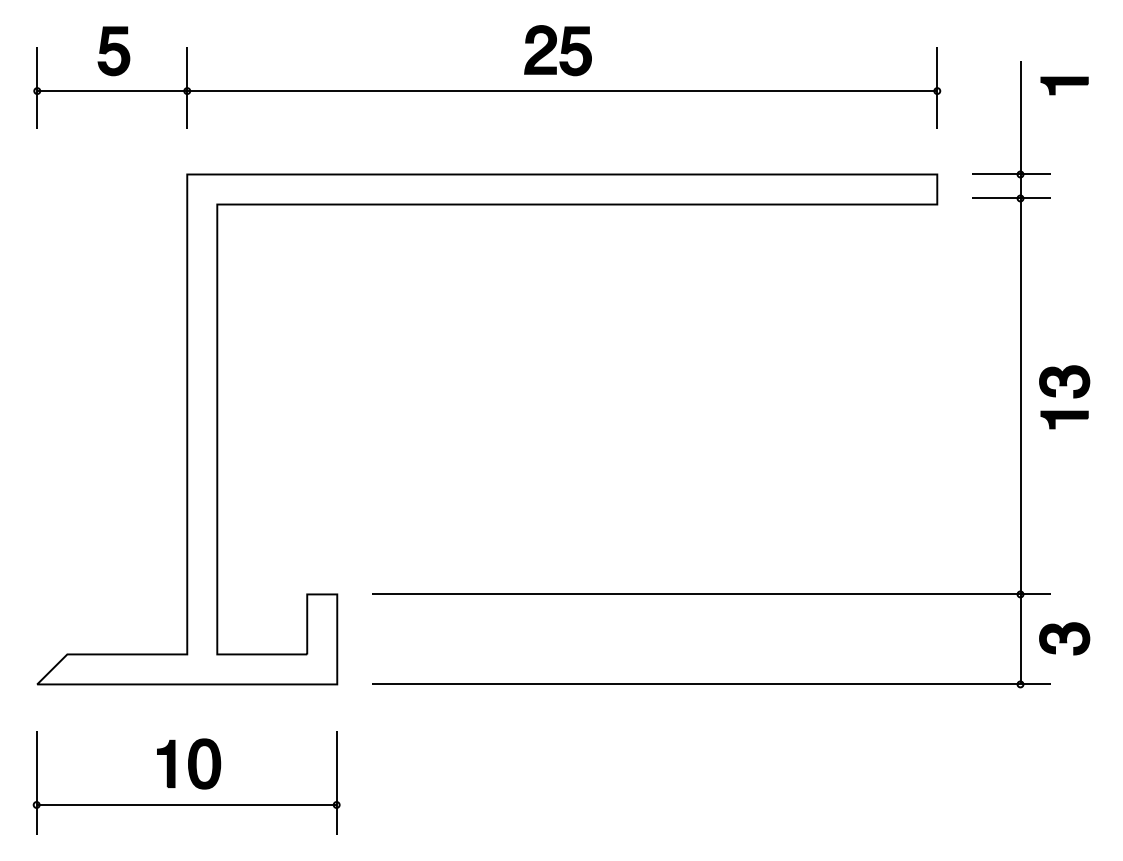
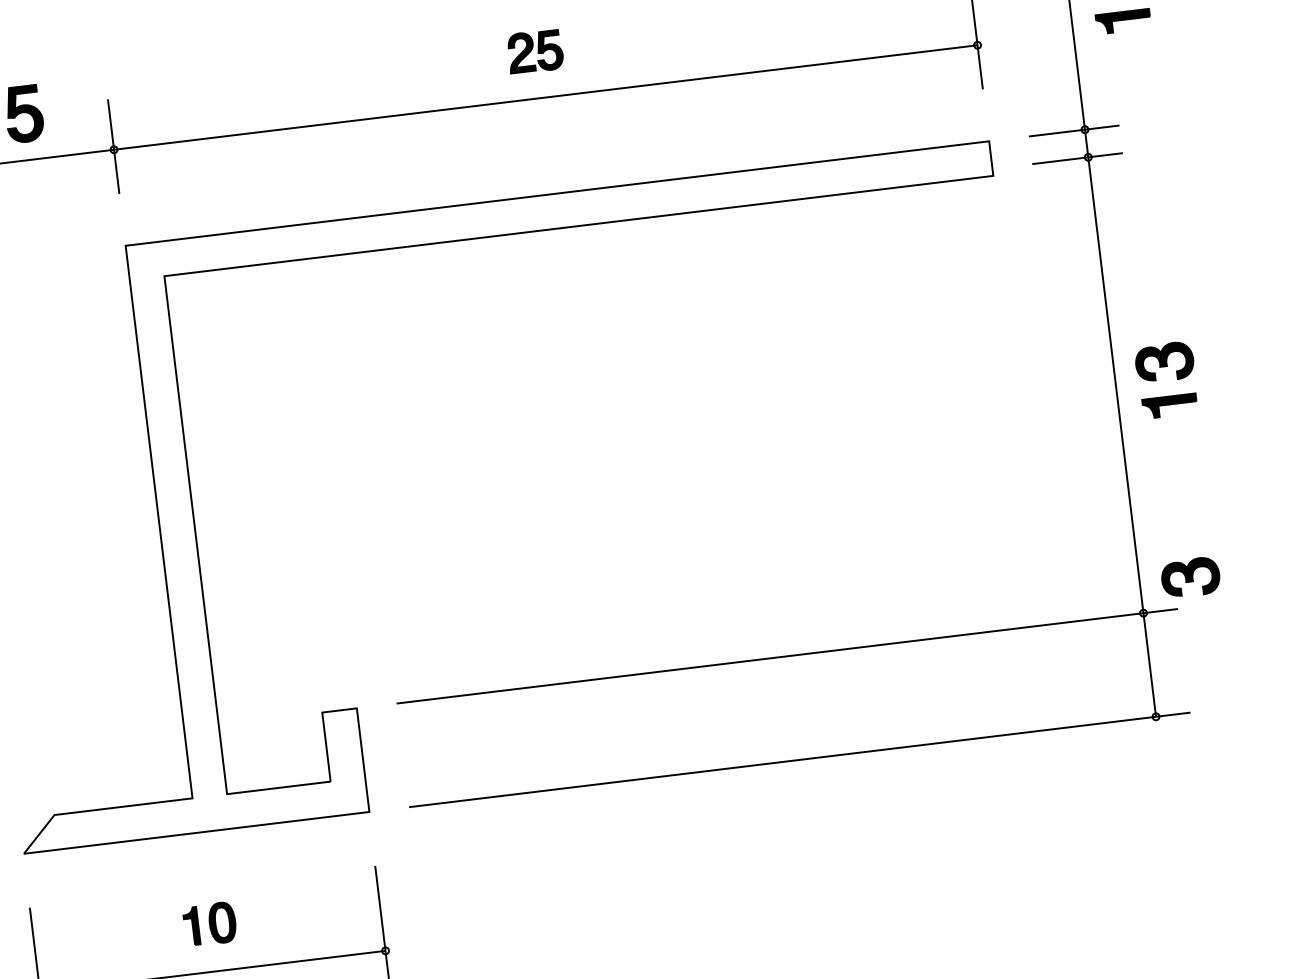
part: (557, 50) -> (534, 51), size x0.7
part: (1064, 638) -> (1190, 577), moved
part: (189, 763) -> (210, 923), size x0.7

